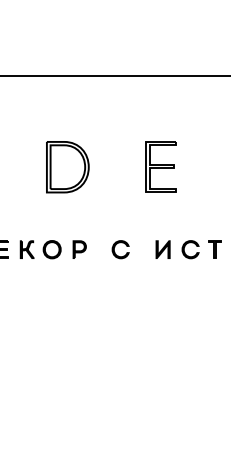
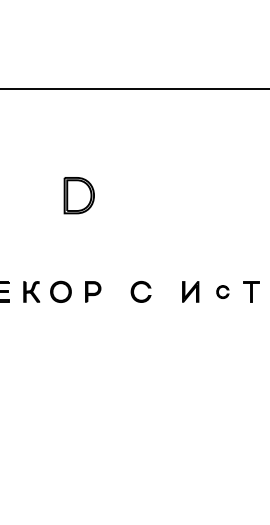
part: (160, 166) -> (187, 194), removed
part: (67, 167) -> (78, 195), size x0.6
part: (190, 249) -> (222, 291), size x0.6

